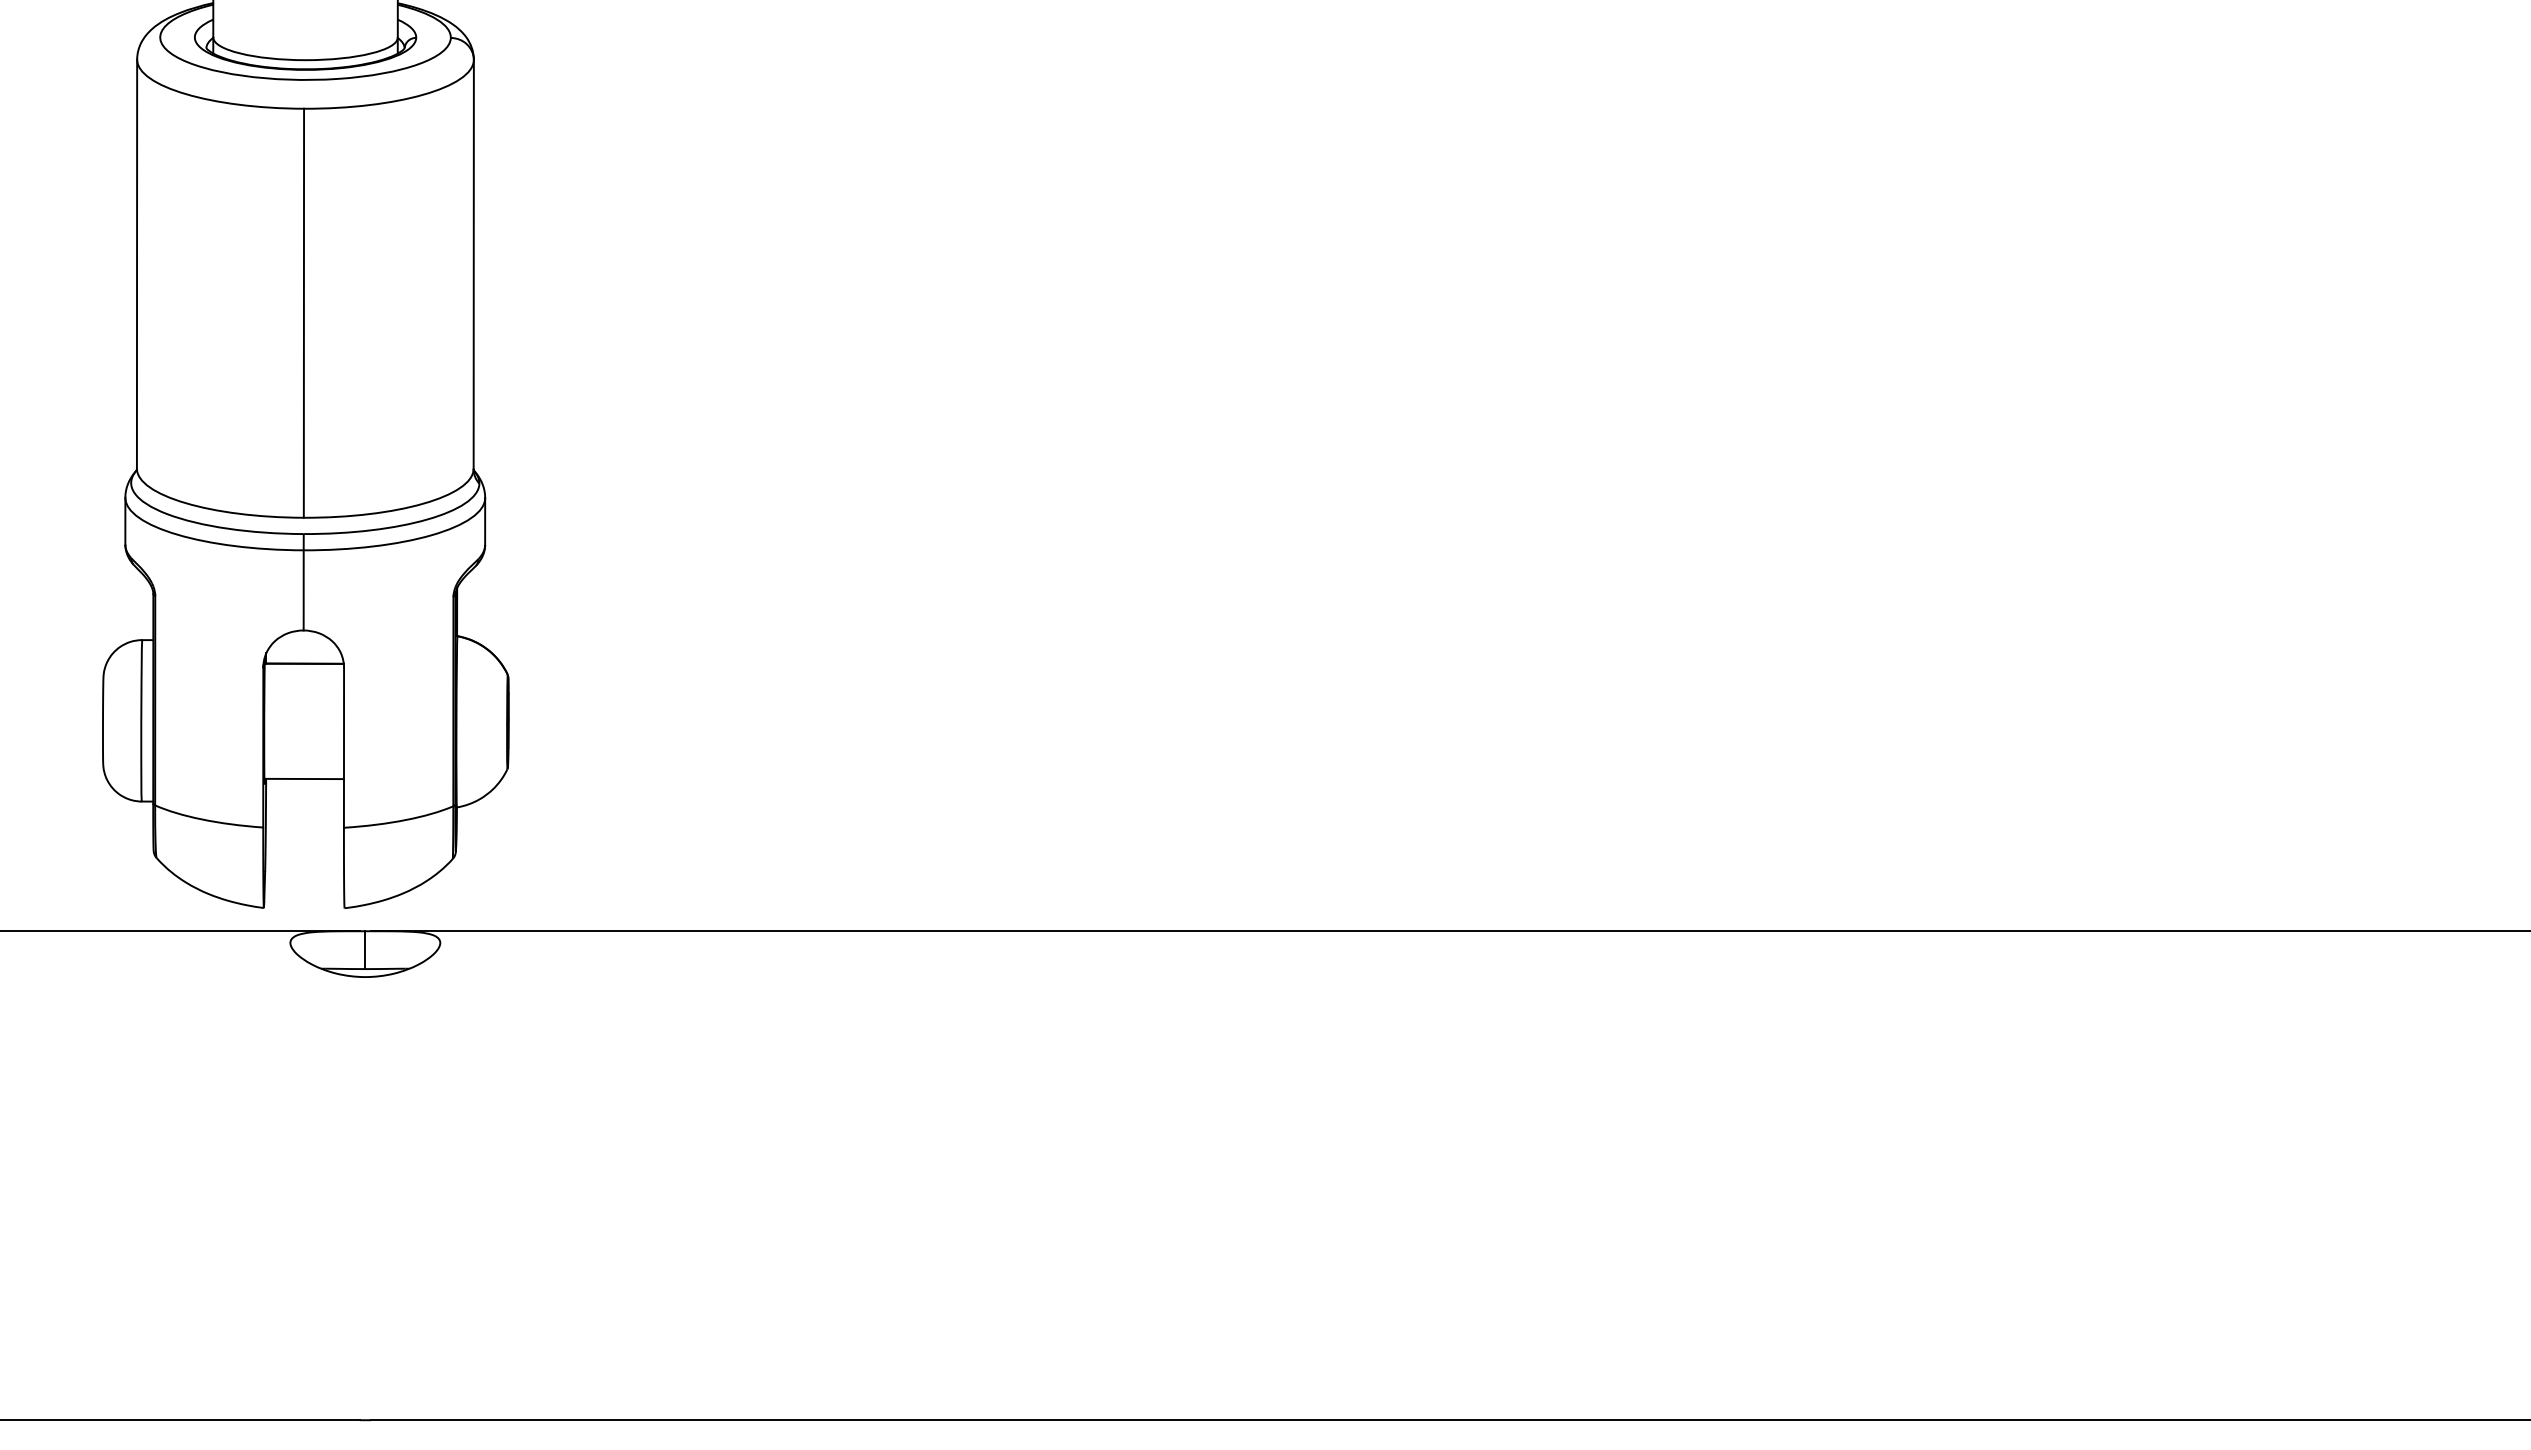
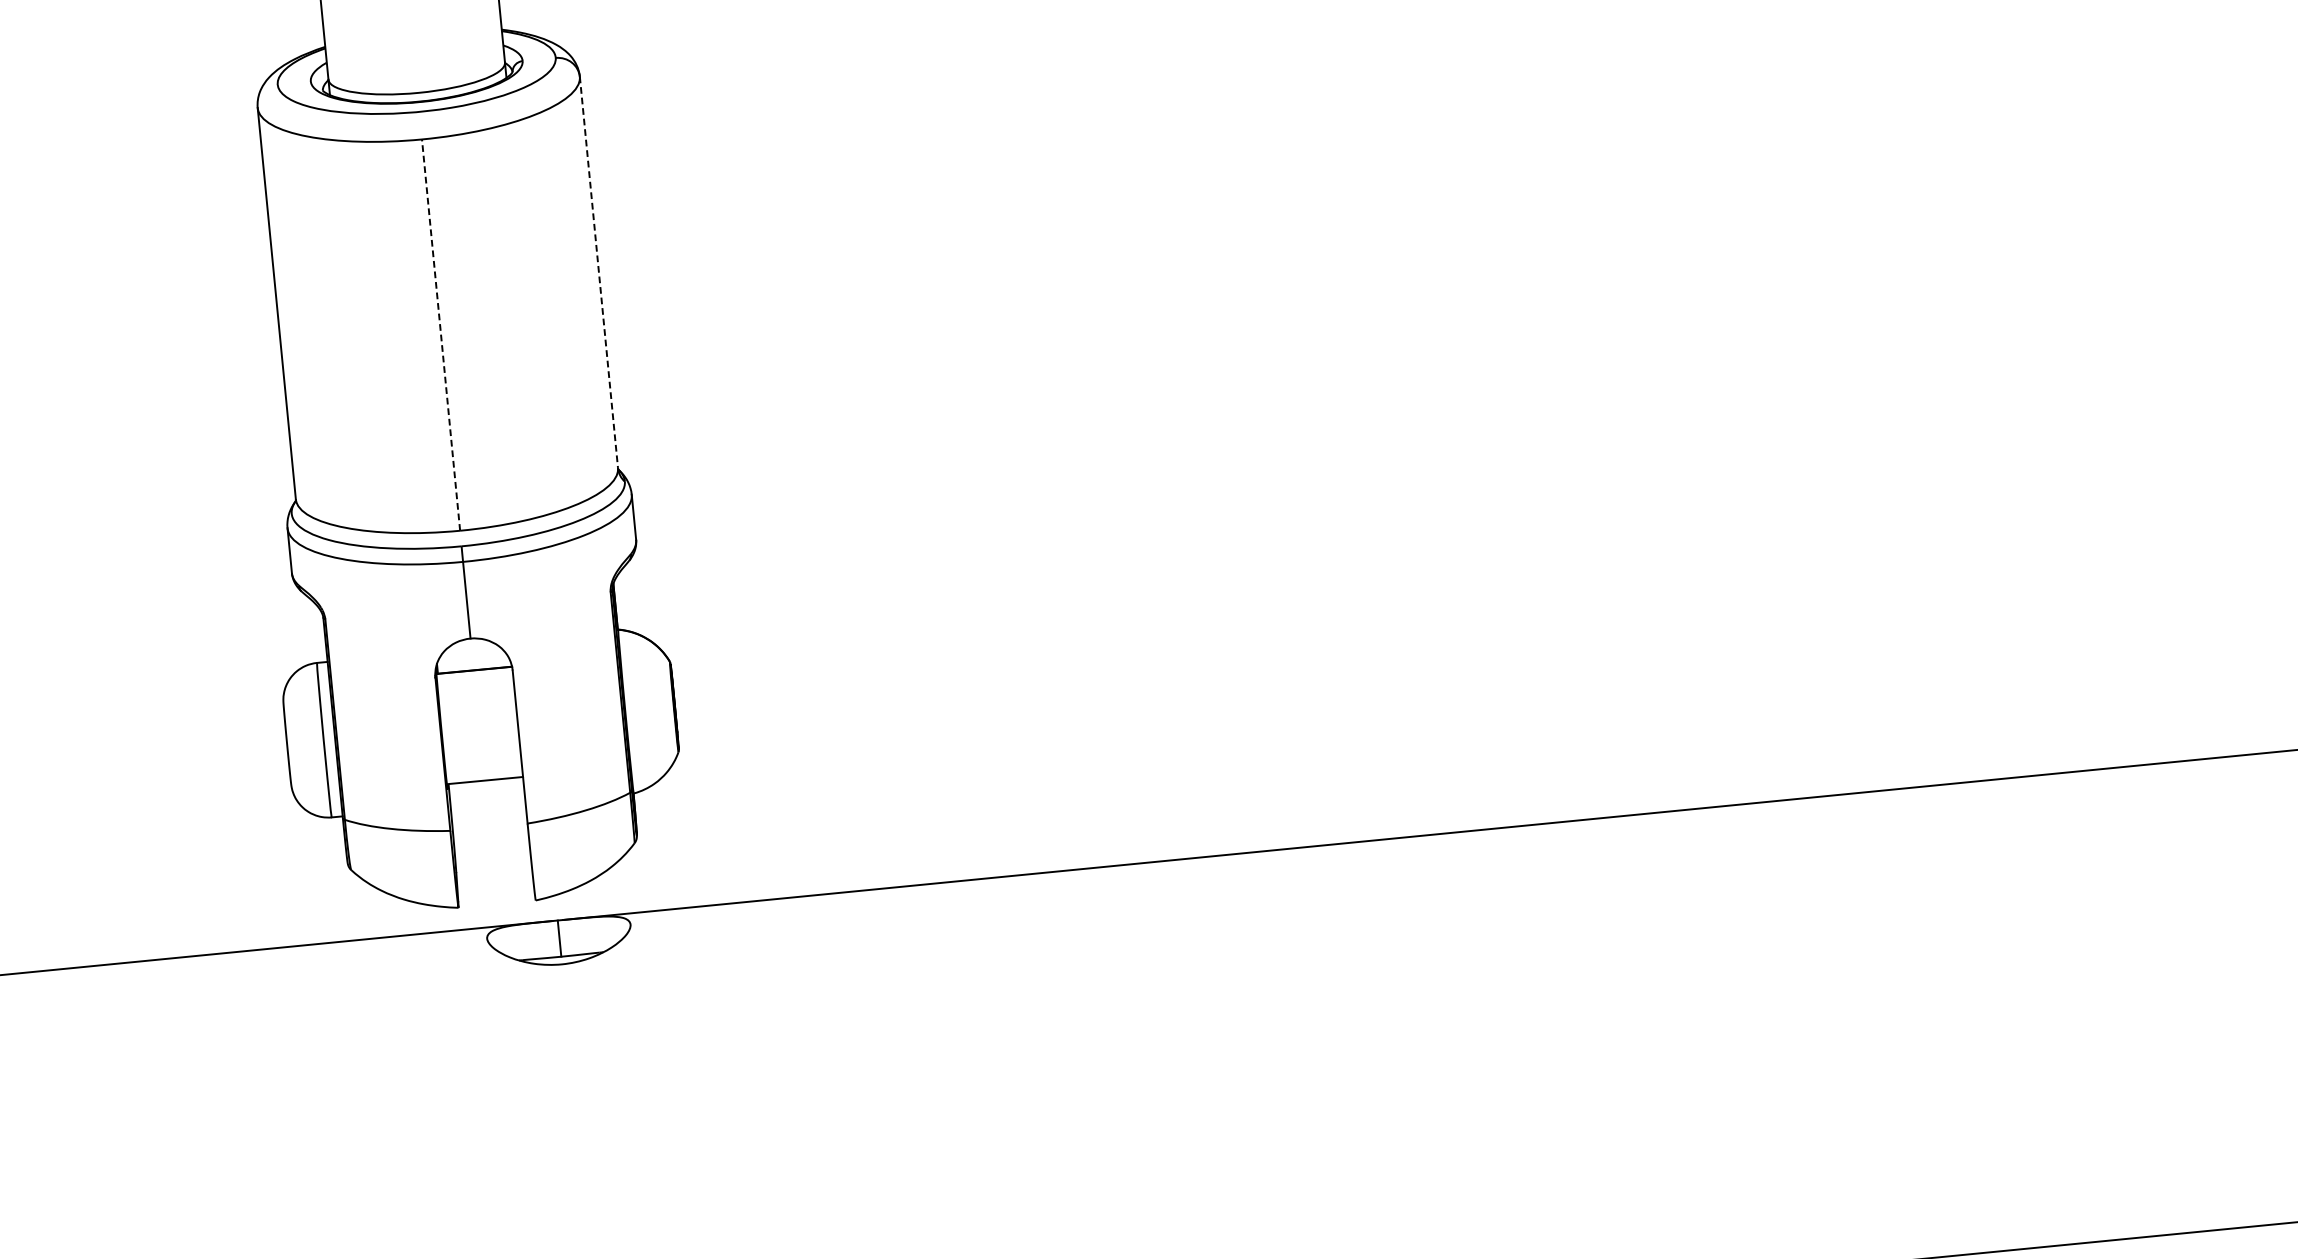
line: (473, 264) -> (598, 272), solid -> dashed
line: (303, 313) -> (440, 335), solid -> dashed

